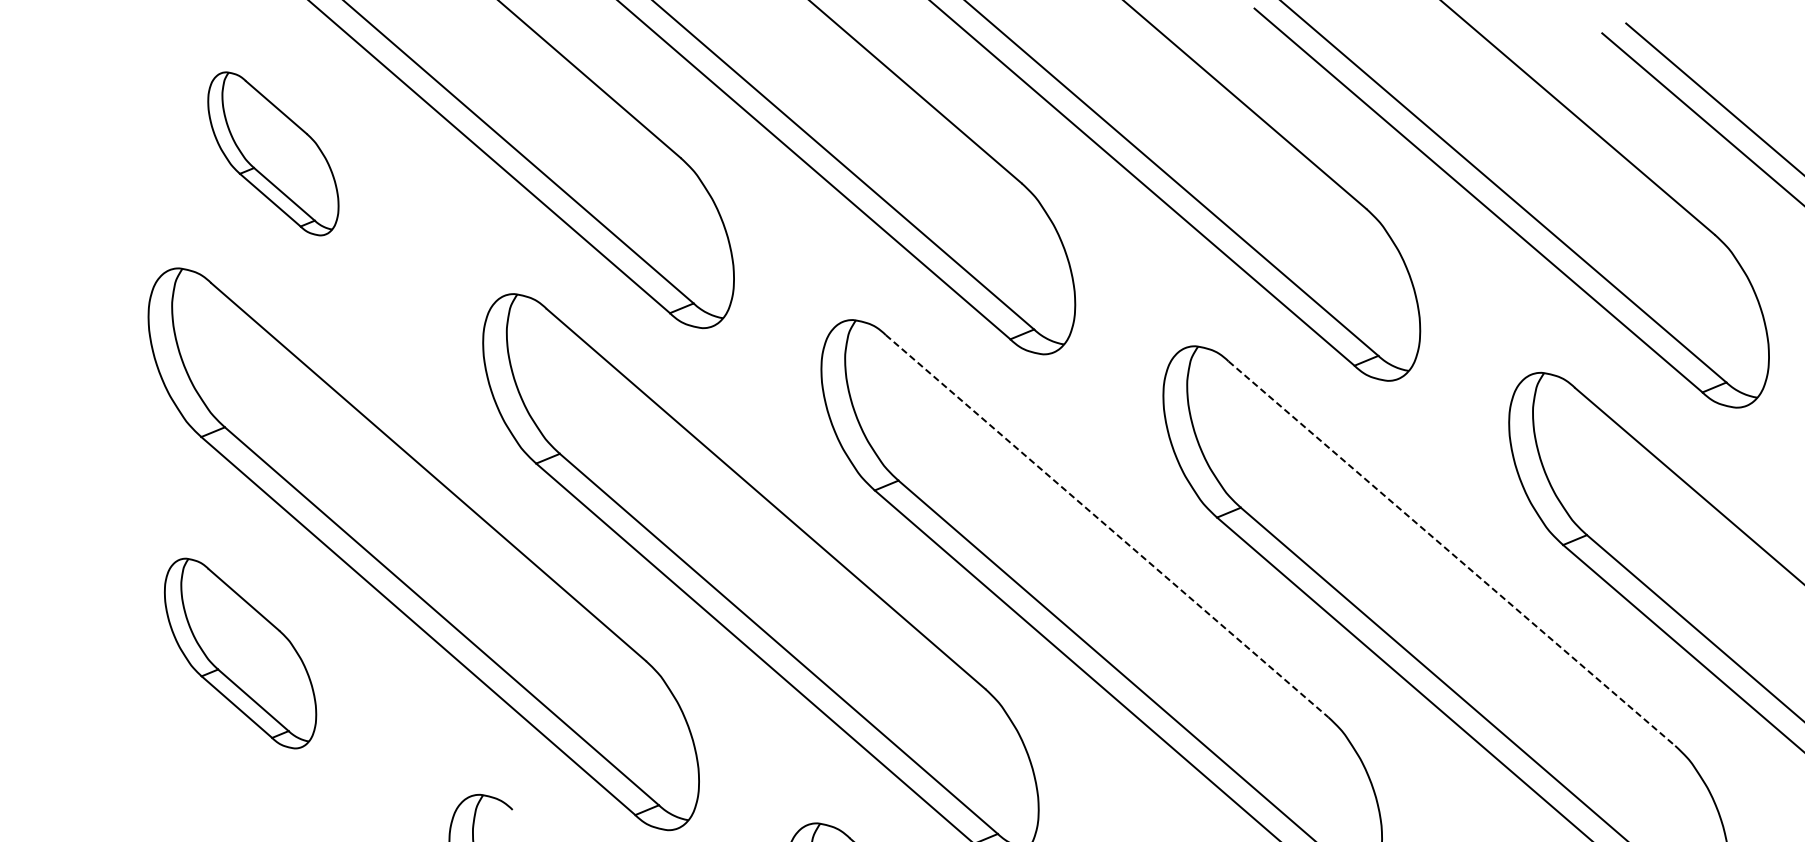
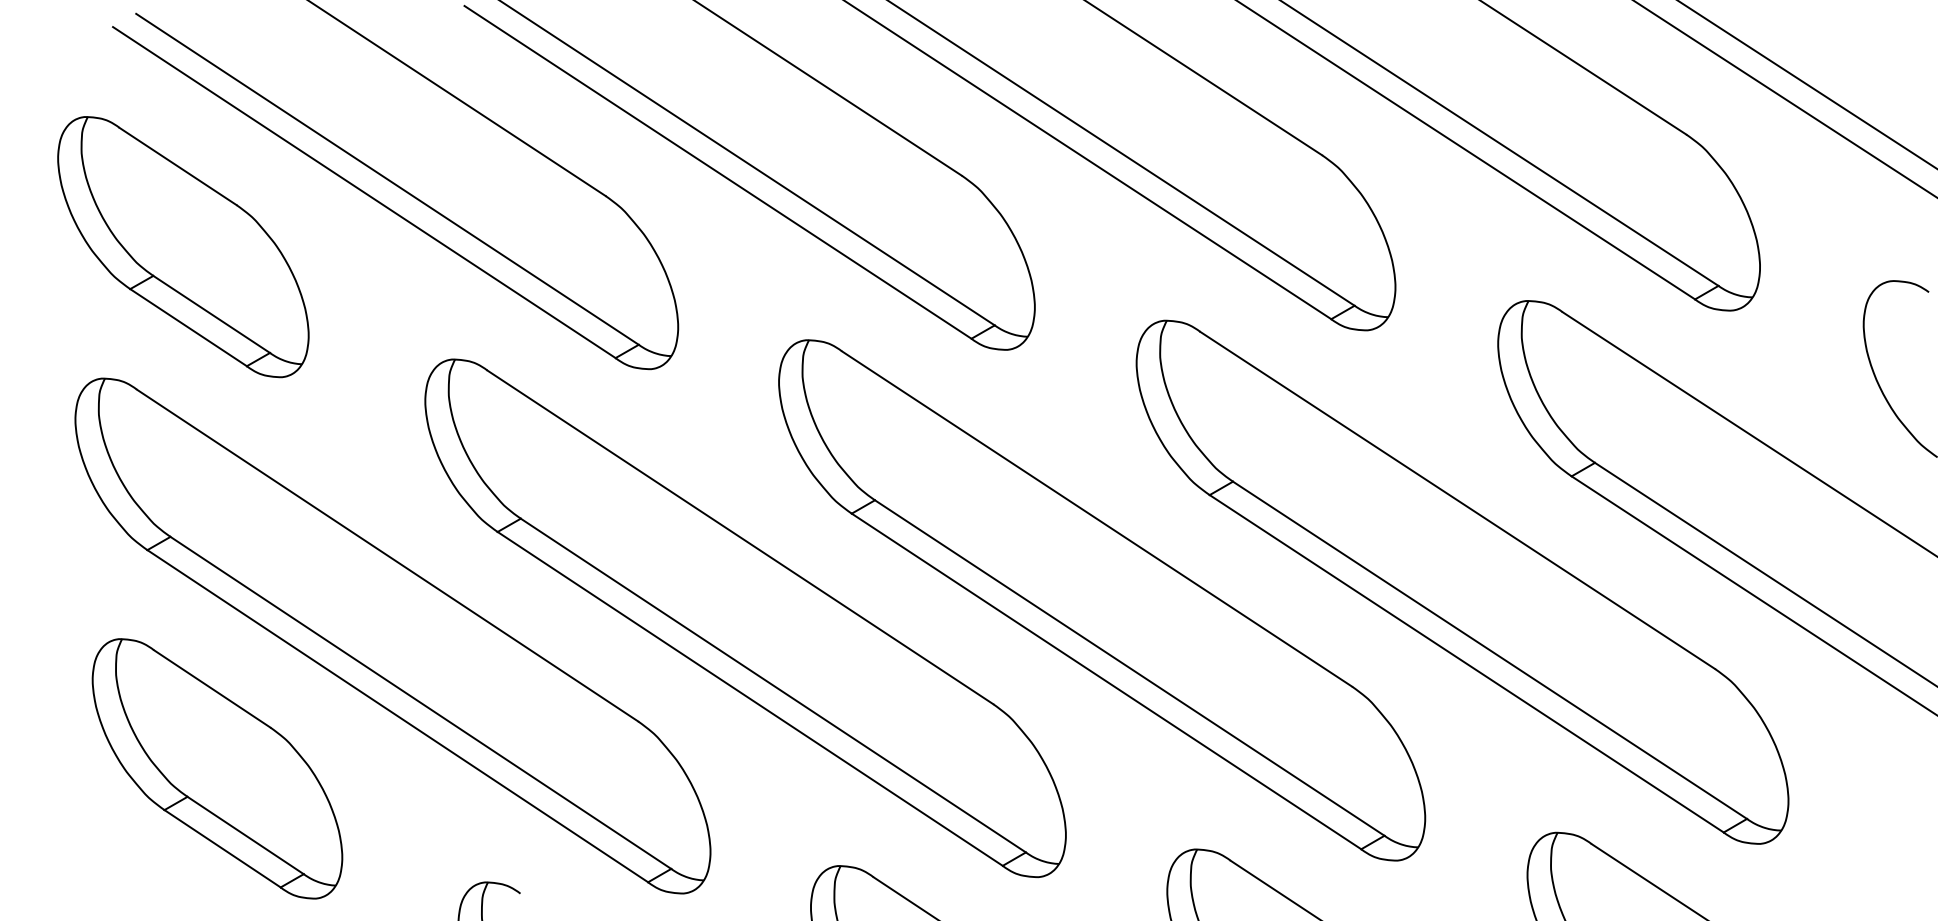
part: (273, 154) -> (183, 247), size x1.67
line: (1107, 526) -> (1097, 519), dashed -> solid
line: (1451, 553) -> (1457, 500), dashed -> solid
part: (240, 653) -> (217, 768), size x1.43

